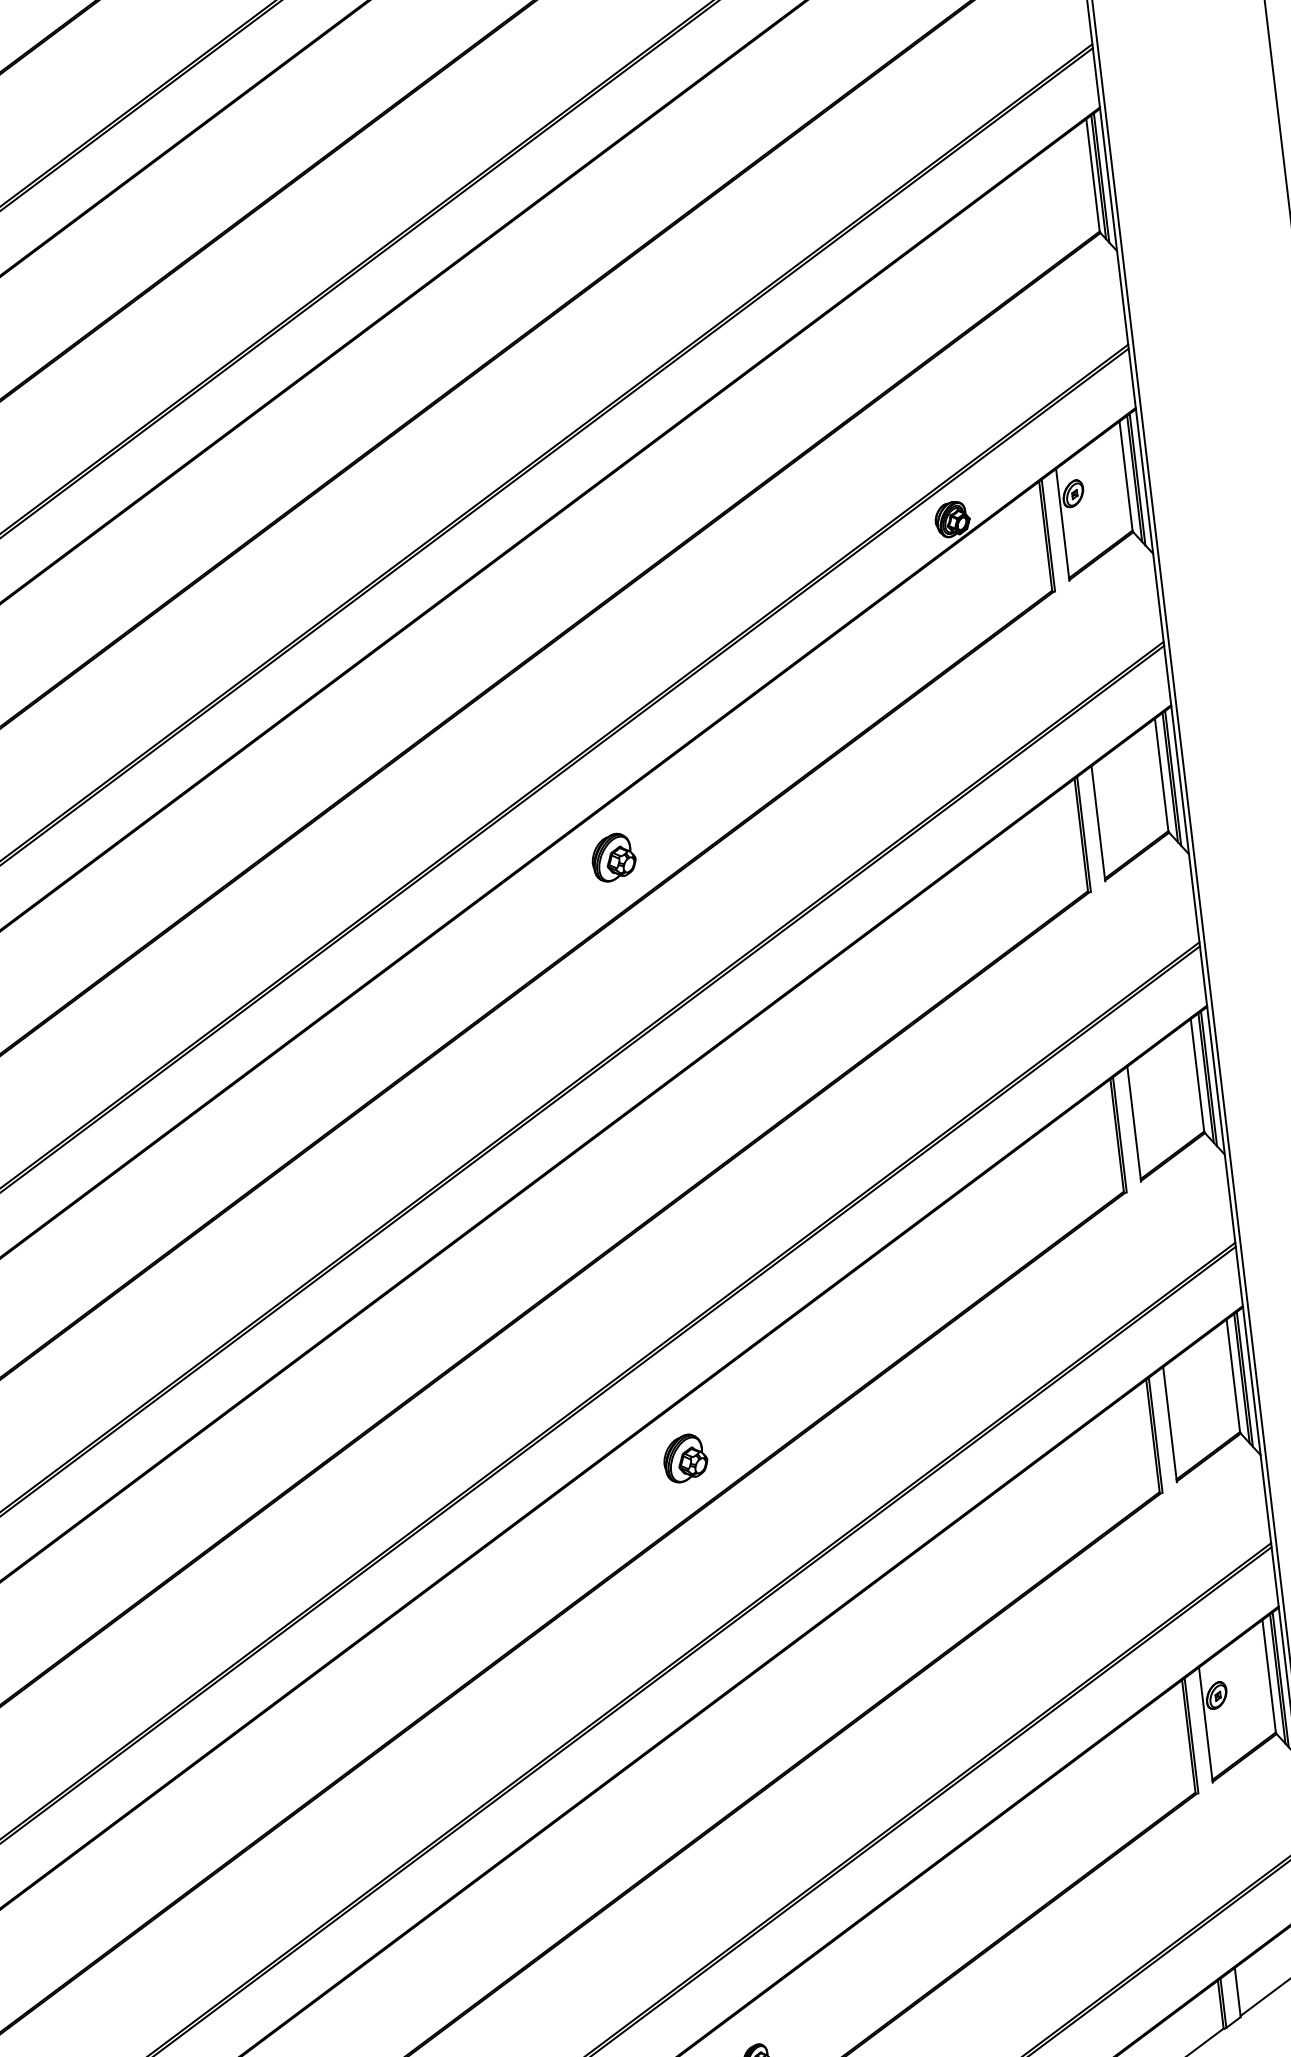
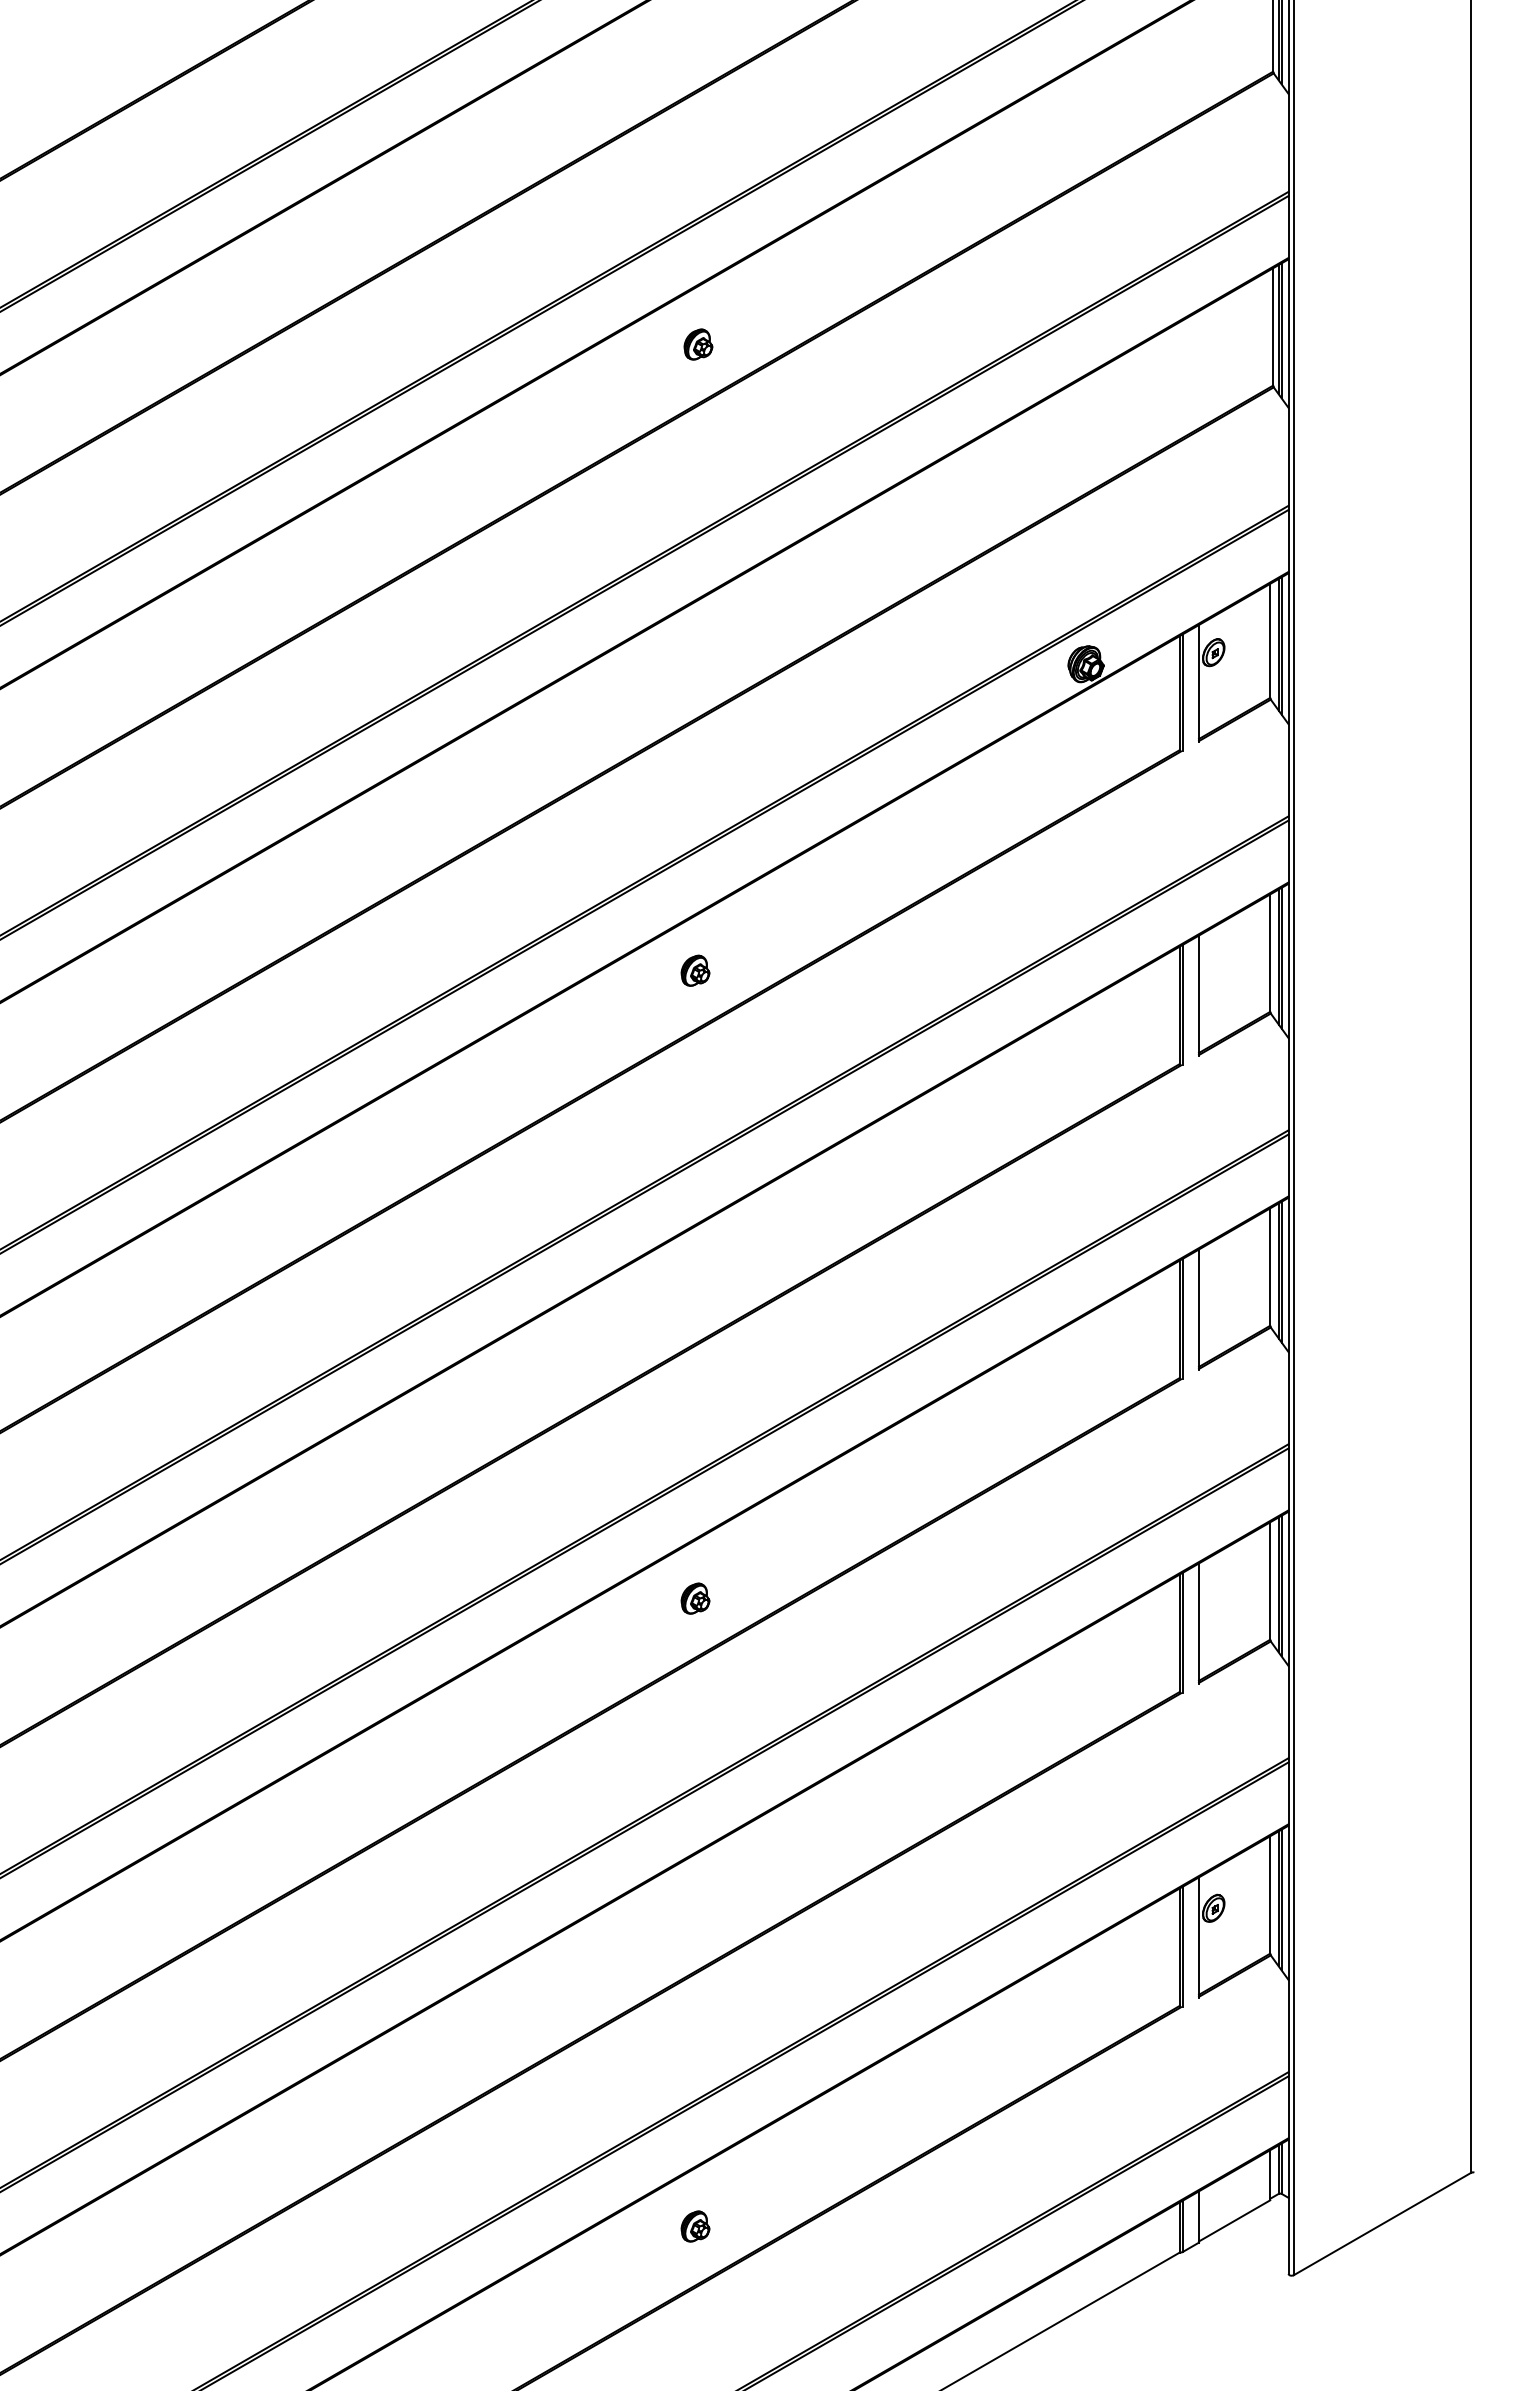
part: (545, 257) -> (698, 344), added
part: (613, 857) -> (695, 970), size x0.62
part: (685, 1458) -> (695, 1598), size x0.62

